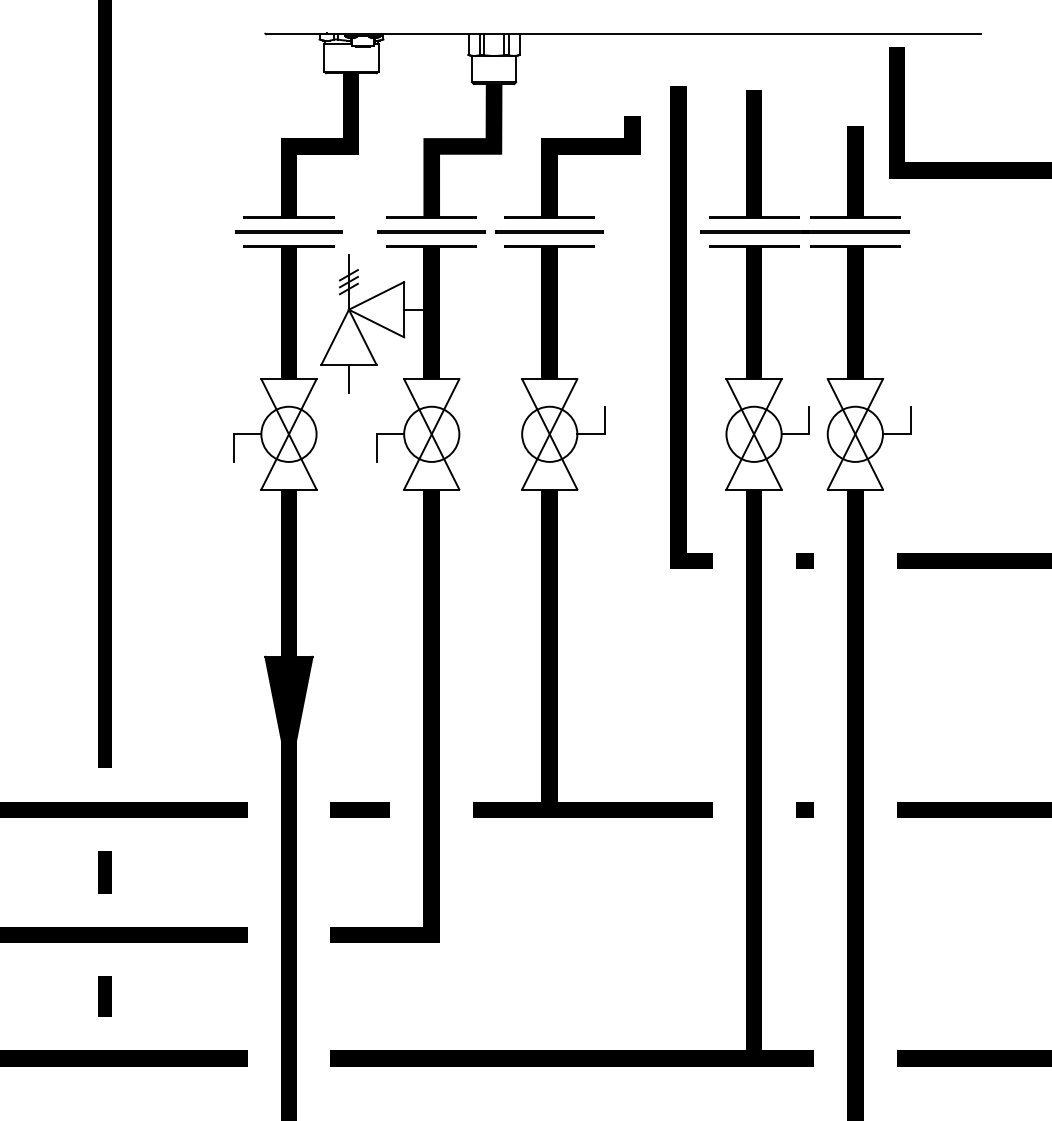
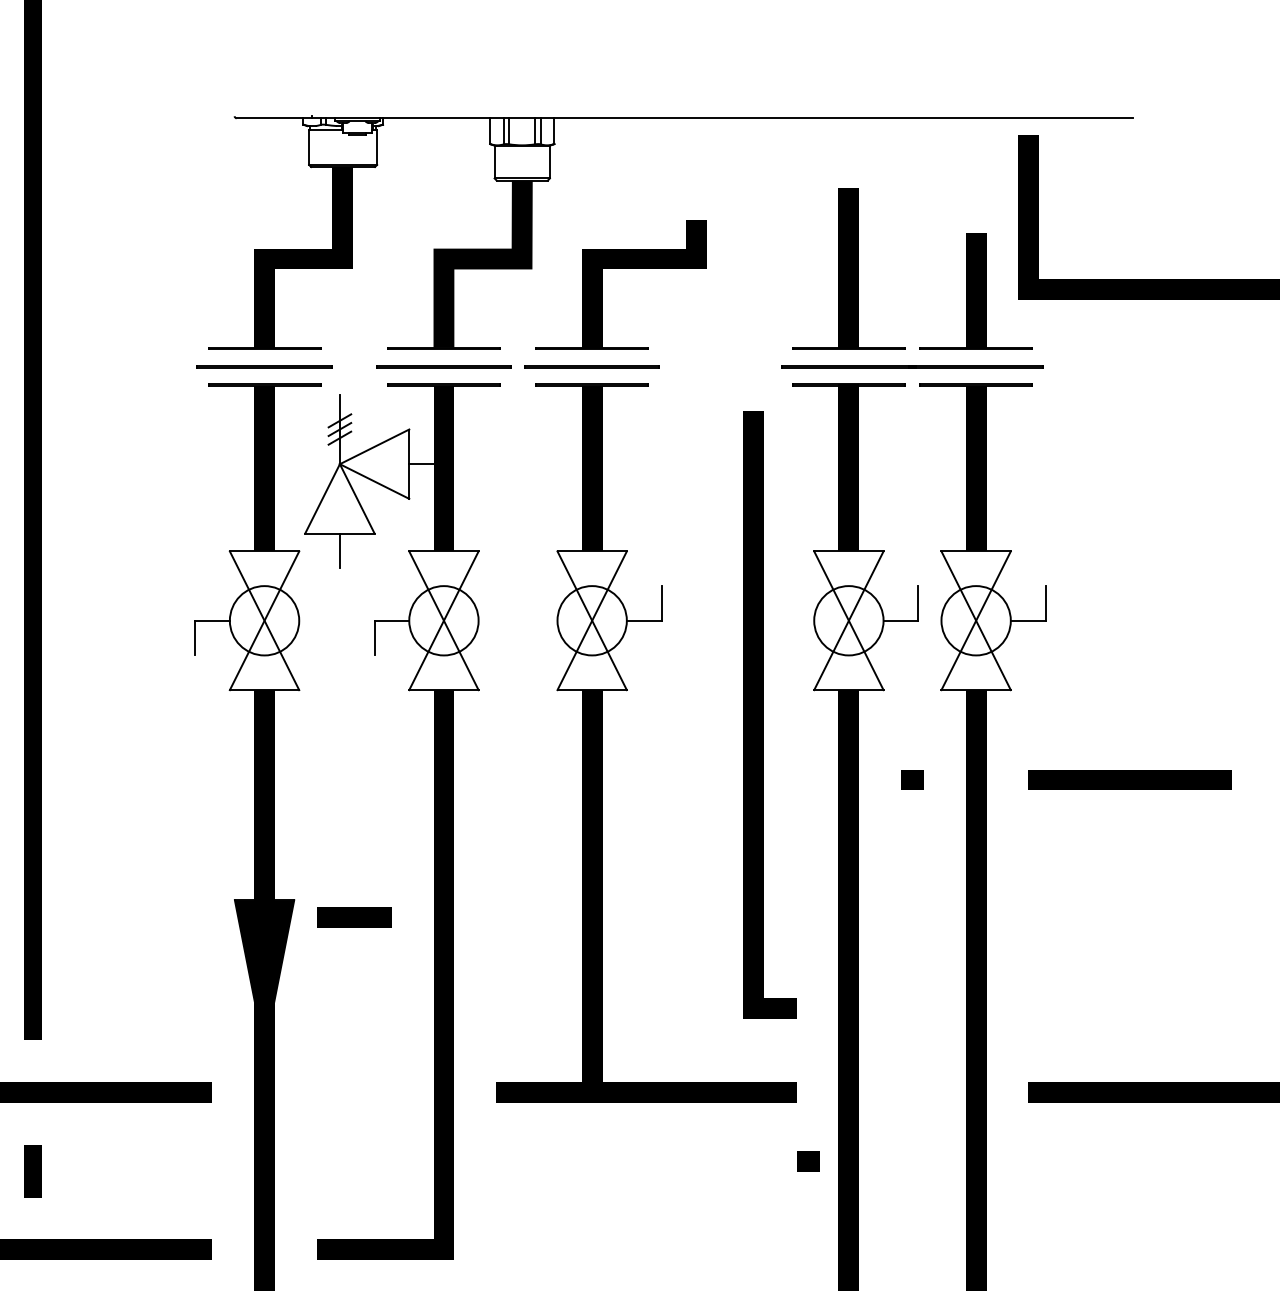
line: (686, 327) -> (764, 715), moved
line: (359, 809) -> (353, 917), moved
line: (804, 809) -> (807, 1161), moved

